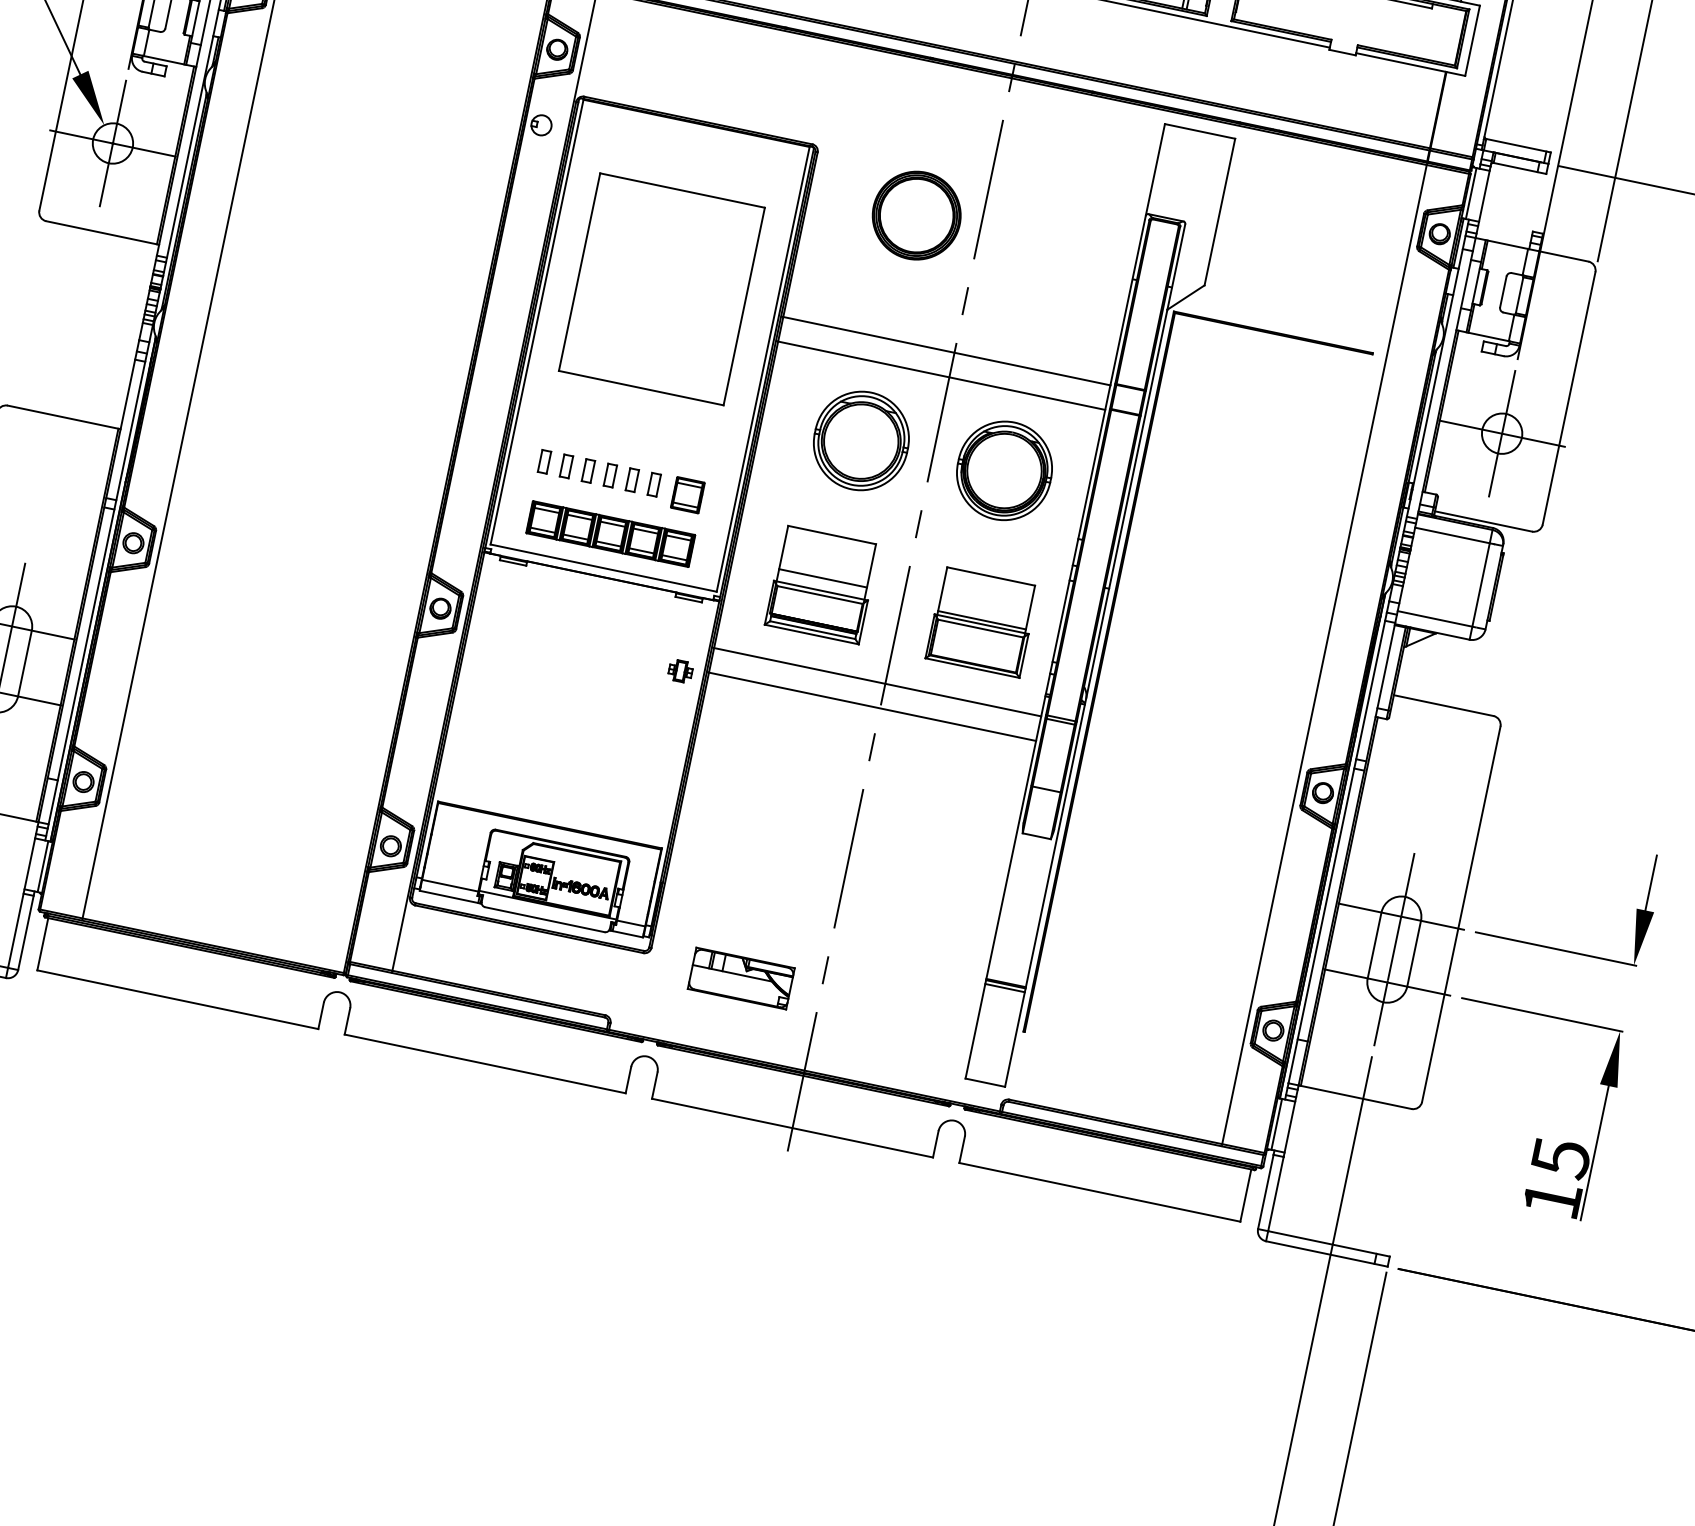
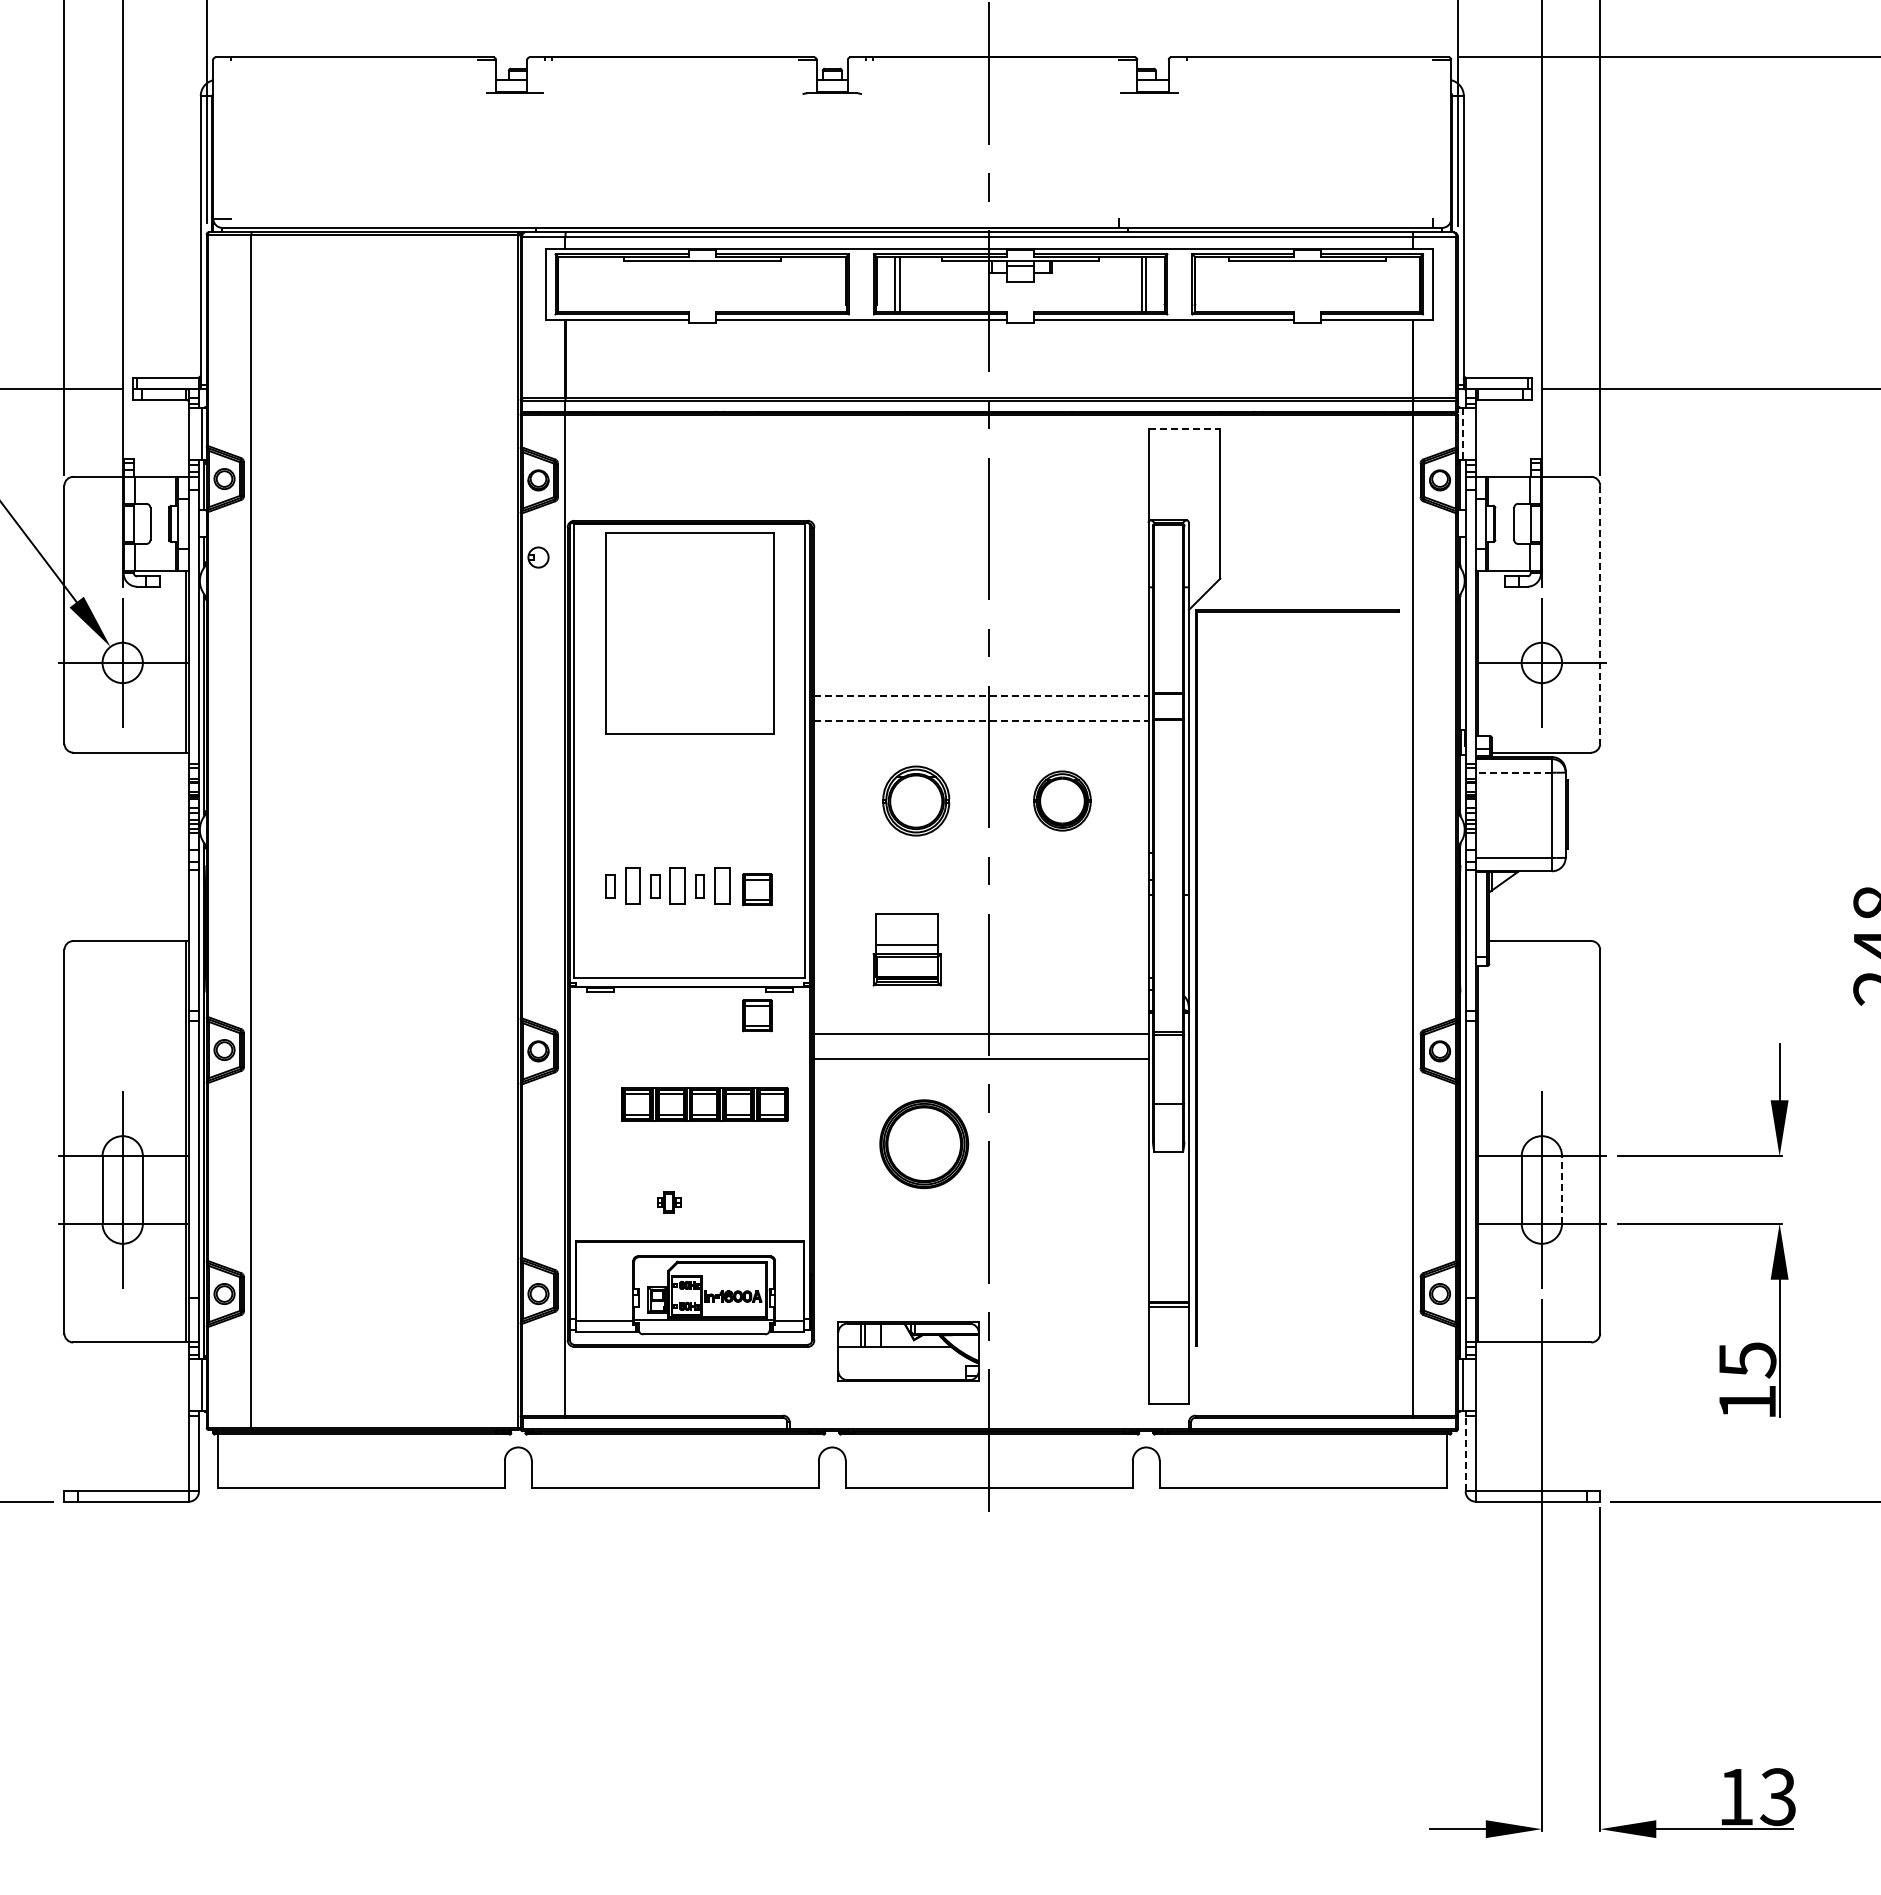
line: (1200, 131) -> (1184, 428), solid -> dashed
line: (1471, 193) -> (1462, 434), solid -> dashed
part: (916, 215) -> (924, 1144), moved
part: (661, 289) -> (689, 633), moved
line: (946, 350) -> (981, 695), solid -> dashed
line: (941, 375) -> (981, 720), solid -> dashed
line: (1569, 398) -> (1600, 614), solid -> dashed
part: (861, 440) -> (916, 800), size x0.7
part: (566, 466) -> (632, 886), size x1.6
part: (1004, 470) -> (1062, 800), size x0.6
part: (610, 475) -> (677, 886), size x1.6
part: (654, 484) -> (722, 886), size x1.6
part: (610, 534) -> (704, 1104), moved
line: (1451, 535) -> (1513, 772), solid -> dashed
part: (822, 584) -> (907, 949), size x0.7
part: (662, 618) -> (757, 1015), added
part: (982, 621) -> (1071, 953), removed
part: (680, 671) -> (669, 1202), moved
line: (1414, 953) -> (1562, 1189), solid -> dashed
part: (741, 978) -> (908, 1351), size x1.4
line: (1265, 1191) -> (1465, 1453), solid -> dashed

